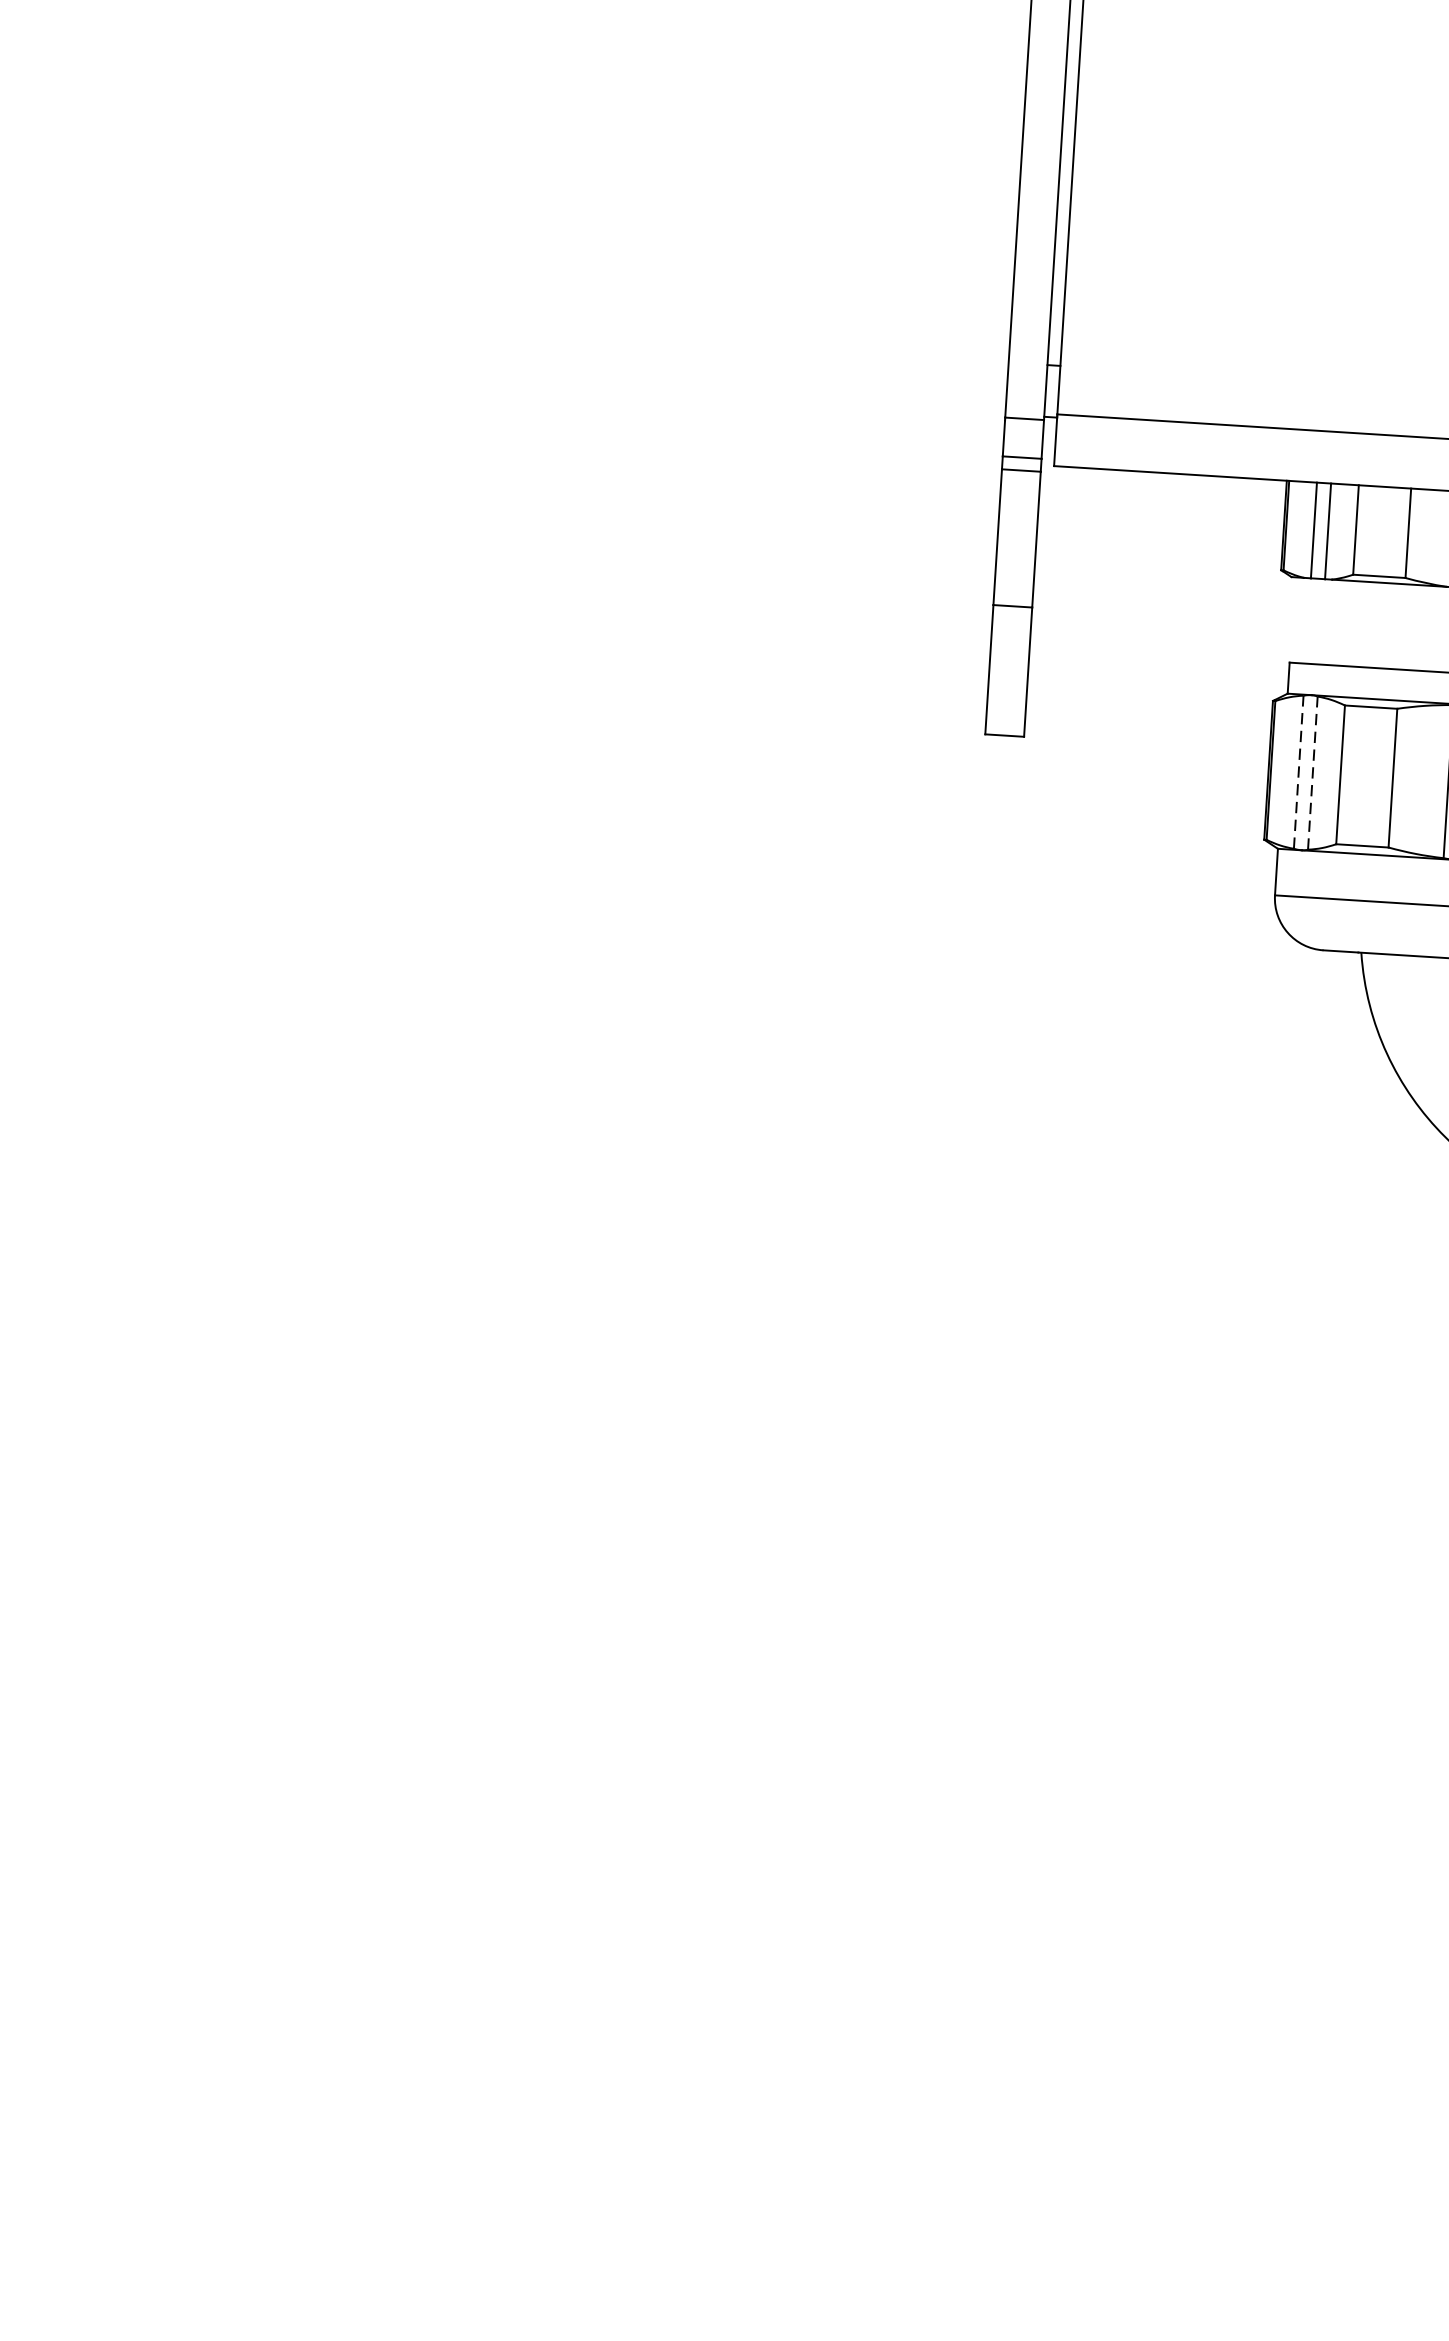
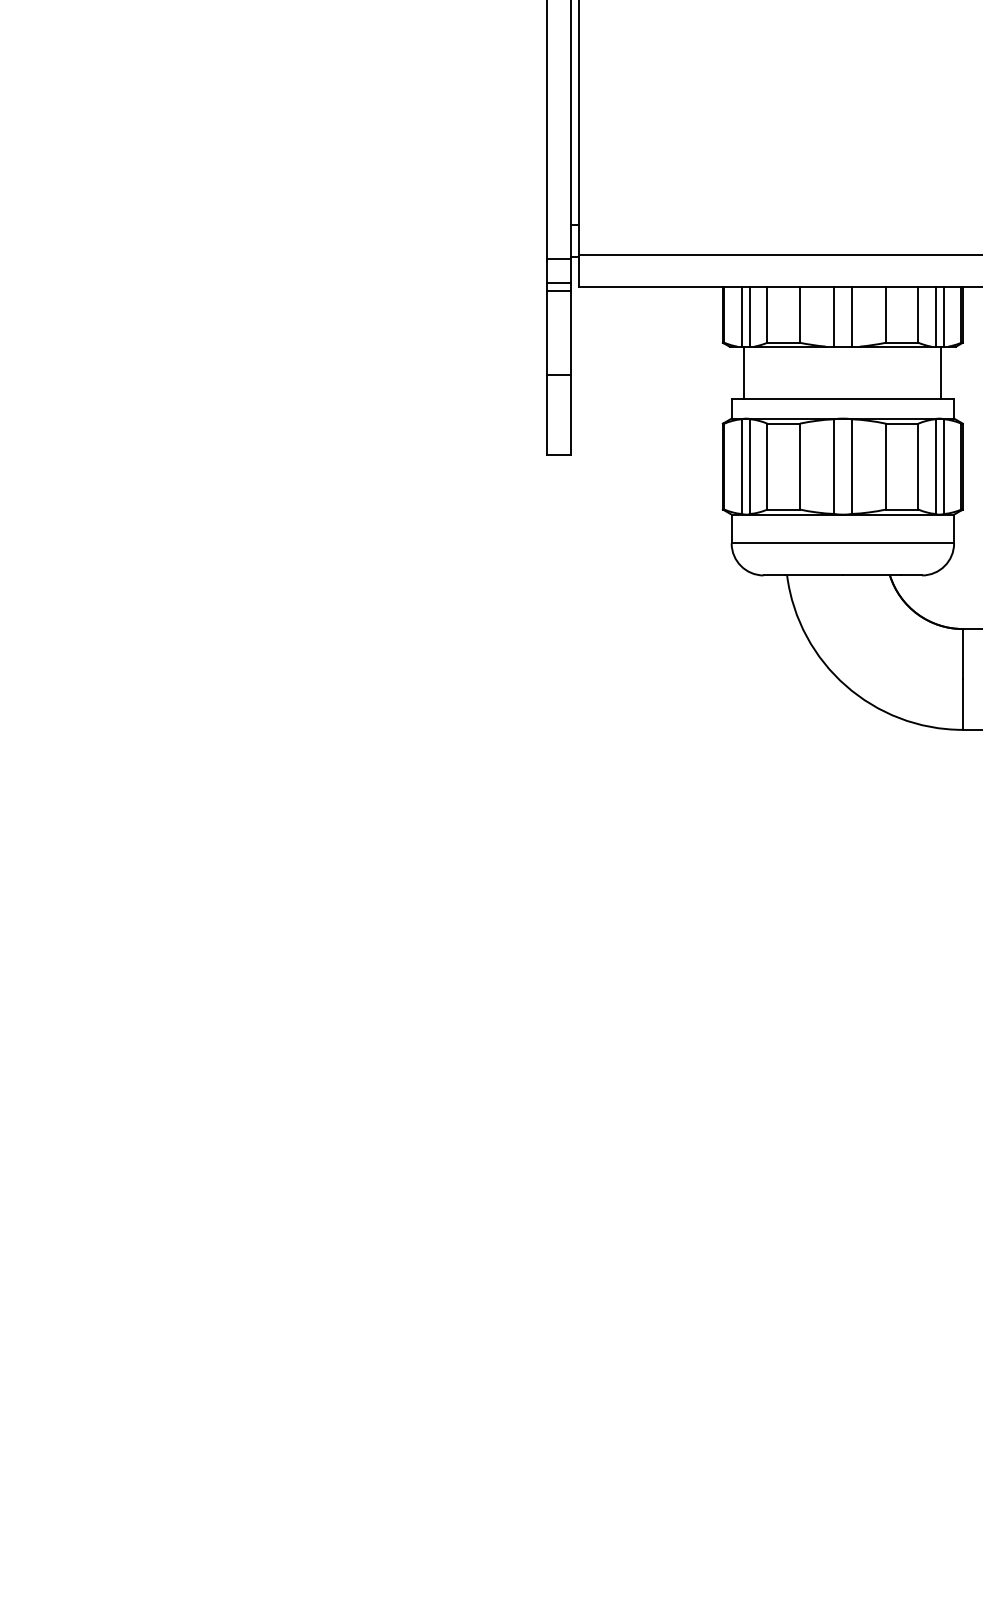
line: (1313, 620) -> (744, 372), added
line: (1298, 772) -> (741, 466), dashed -> solid
line: (1313, 772) -> (750, 466), dashed -> solid

